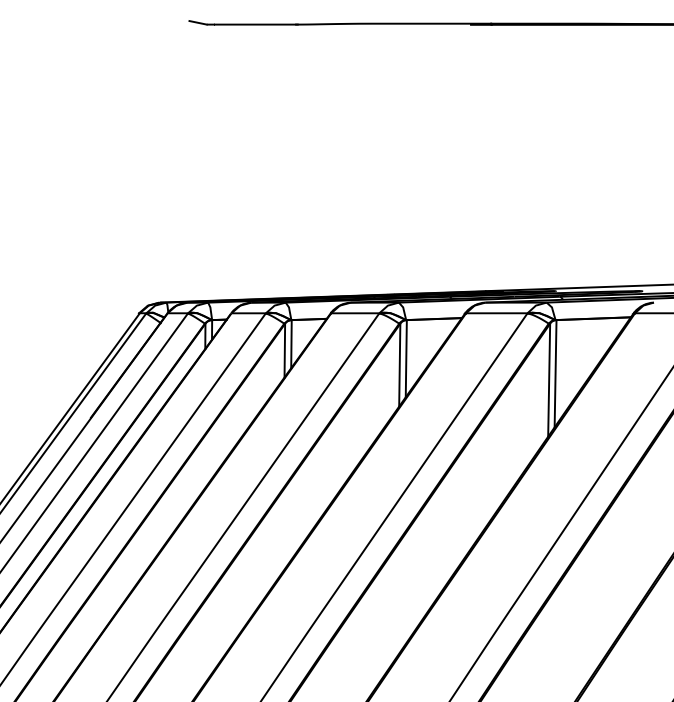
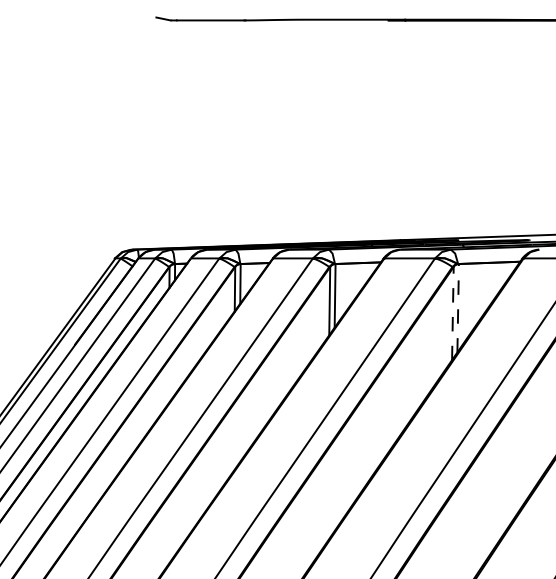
line: (555, 373) -> (458, 308), solid -> dashed
line: (549, 380) -> (453, 313), solid -> dashed

